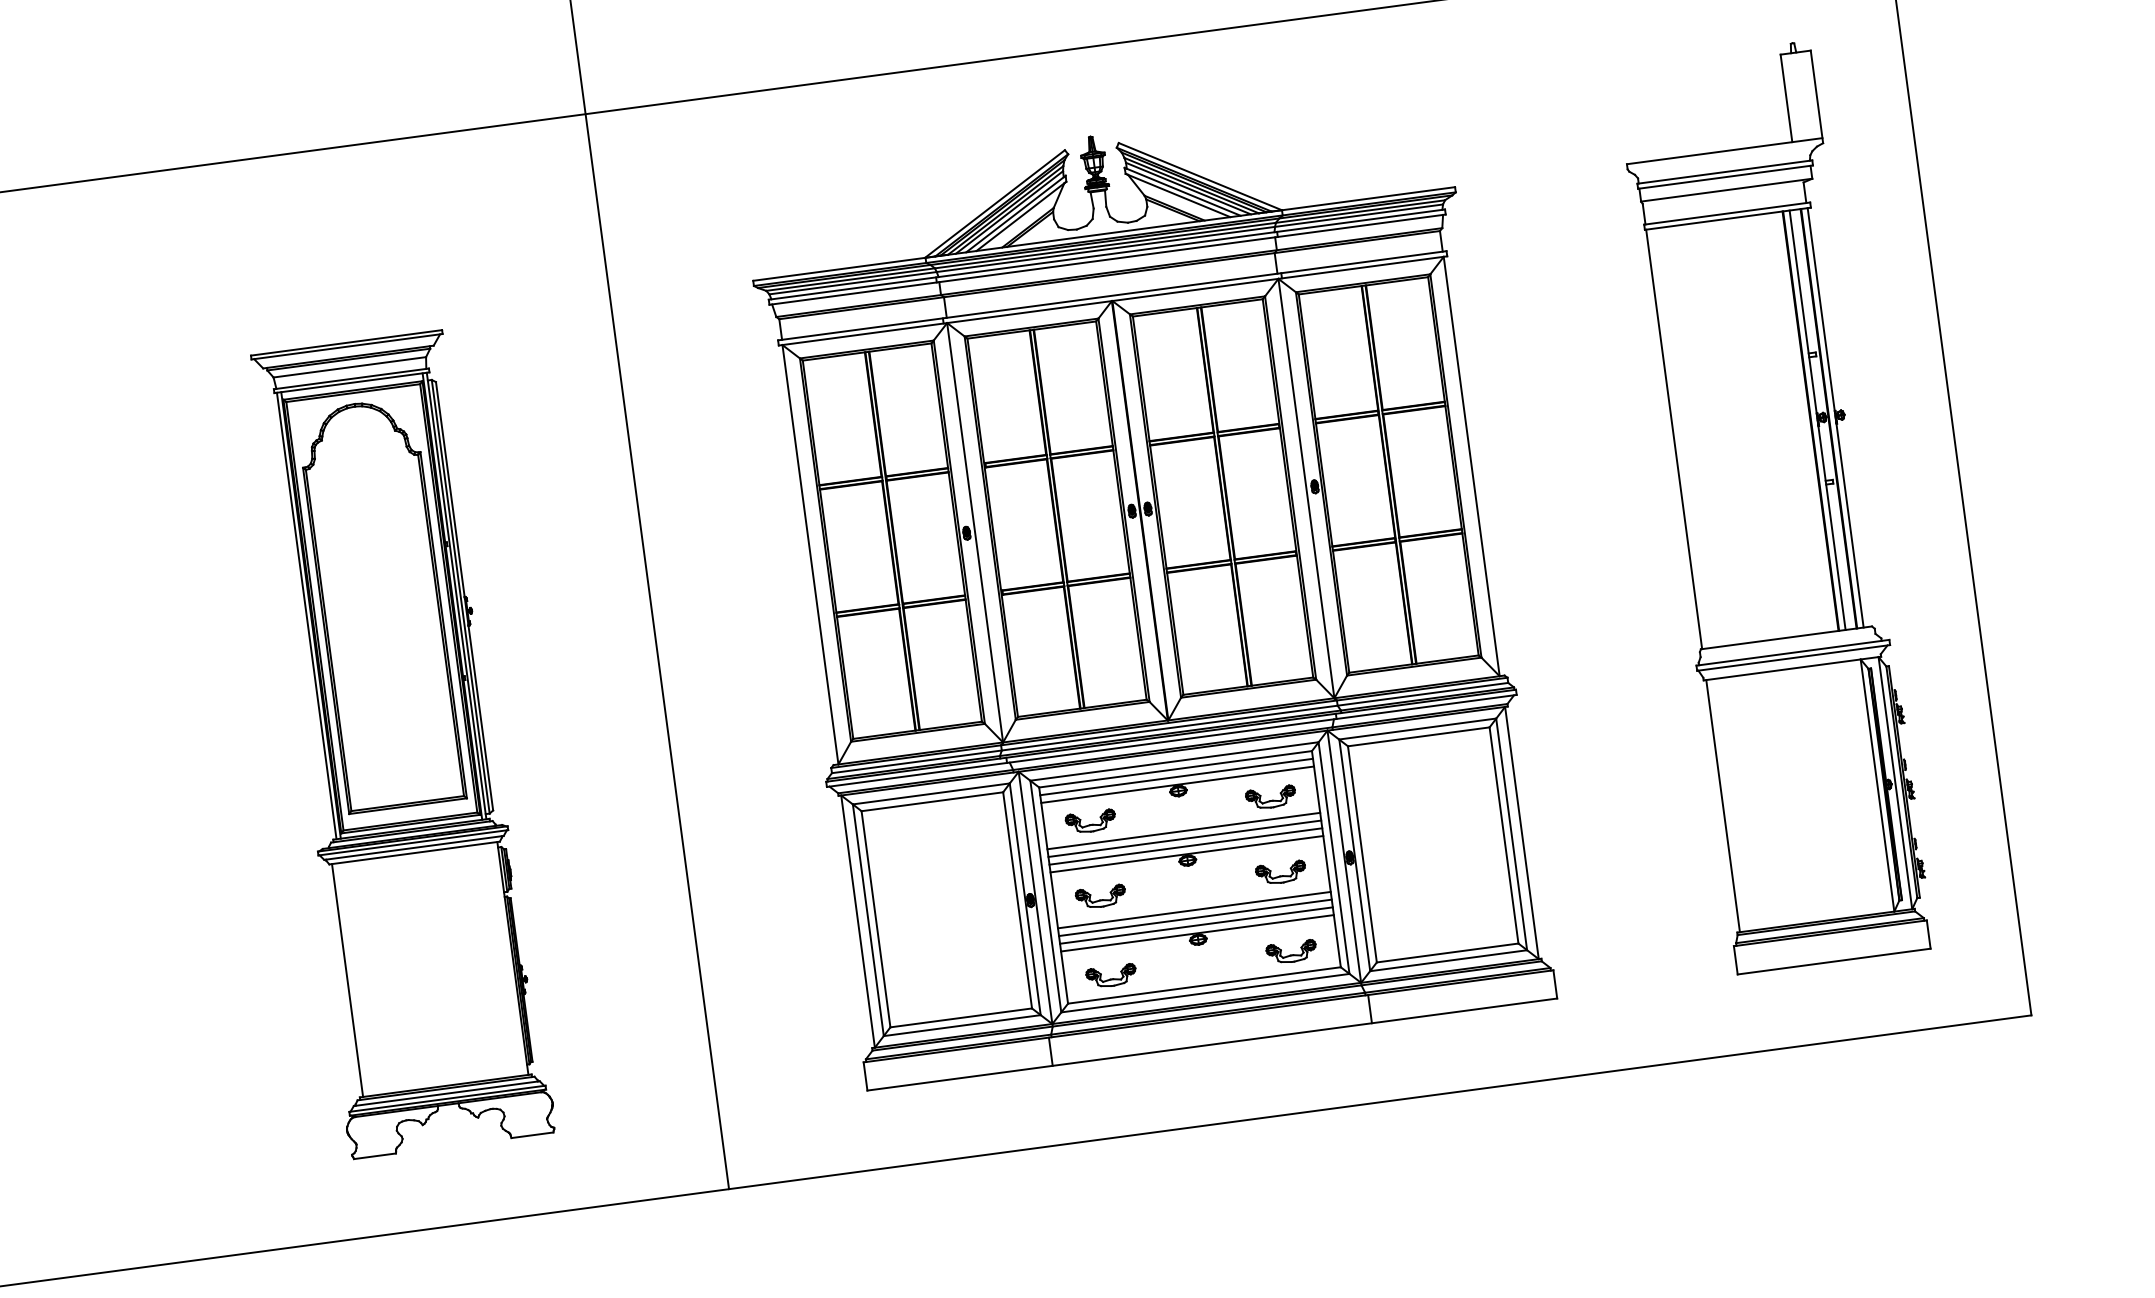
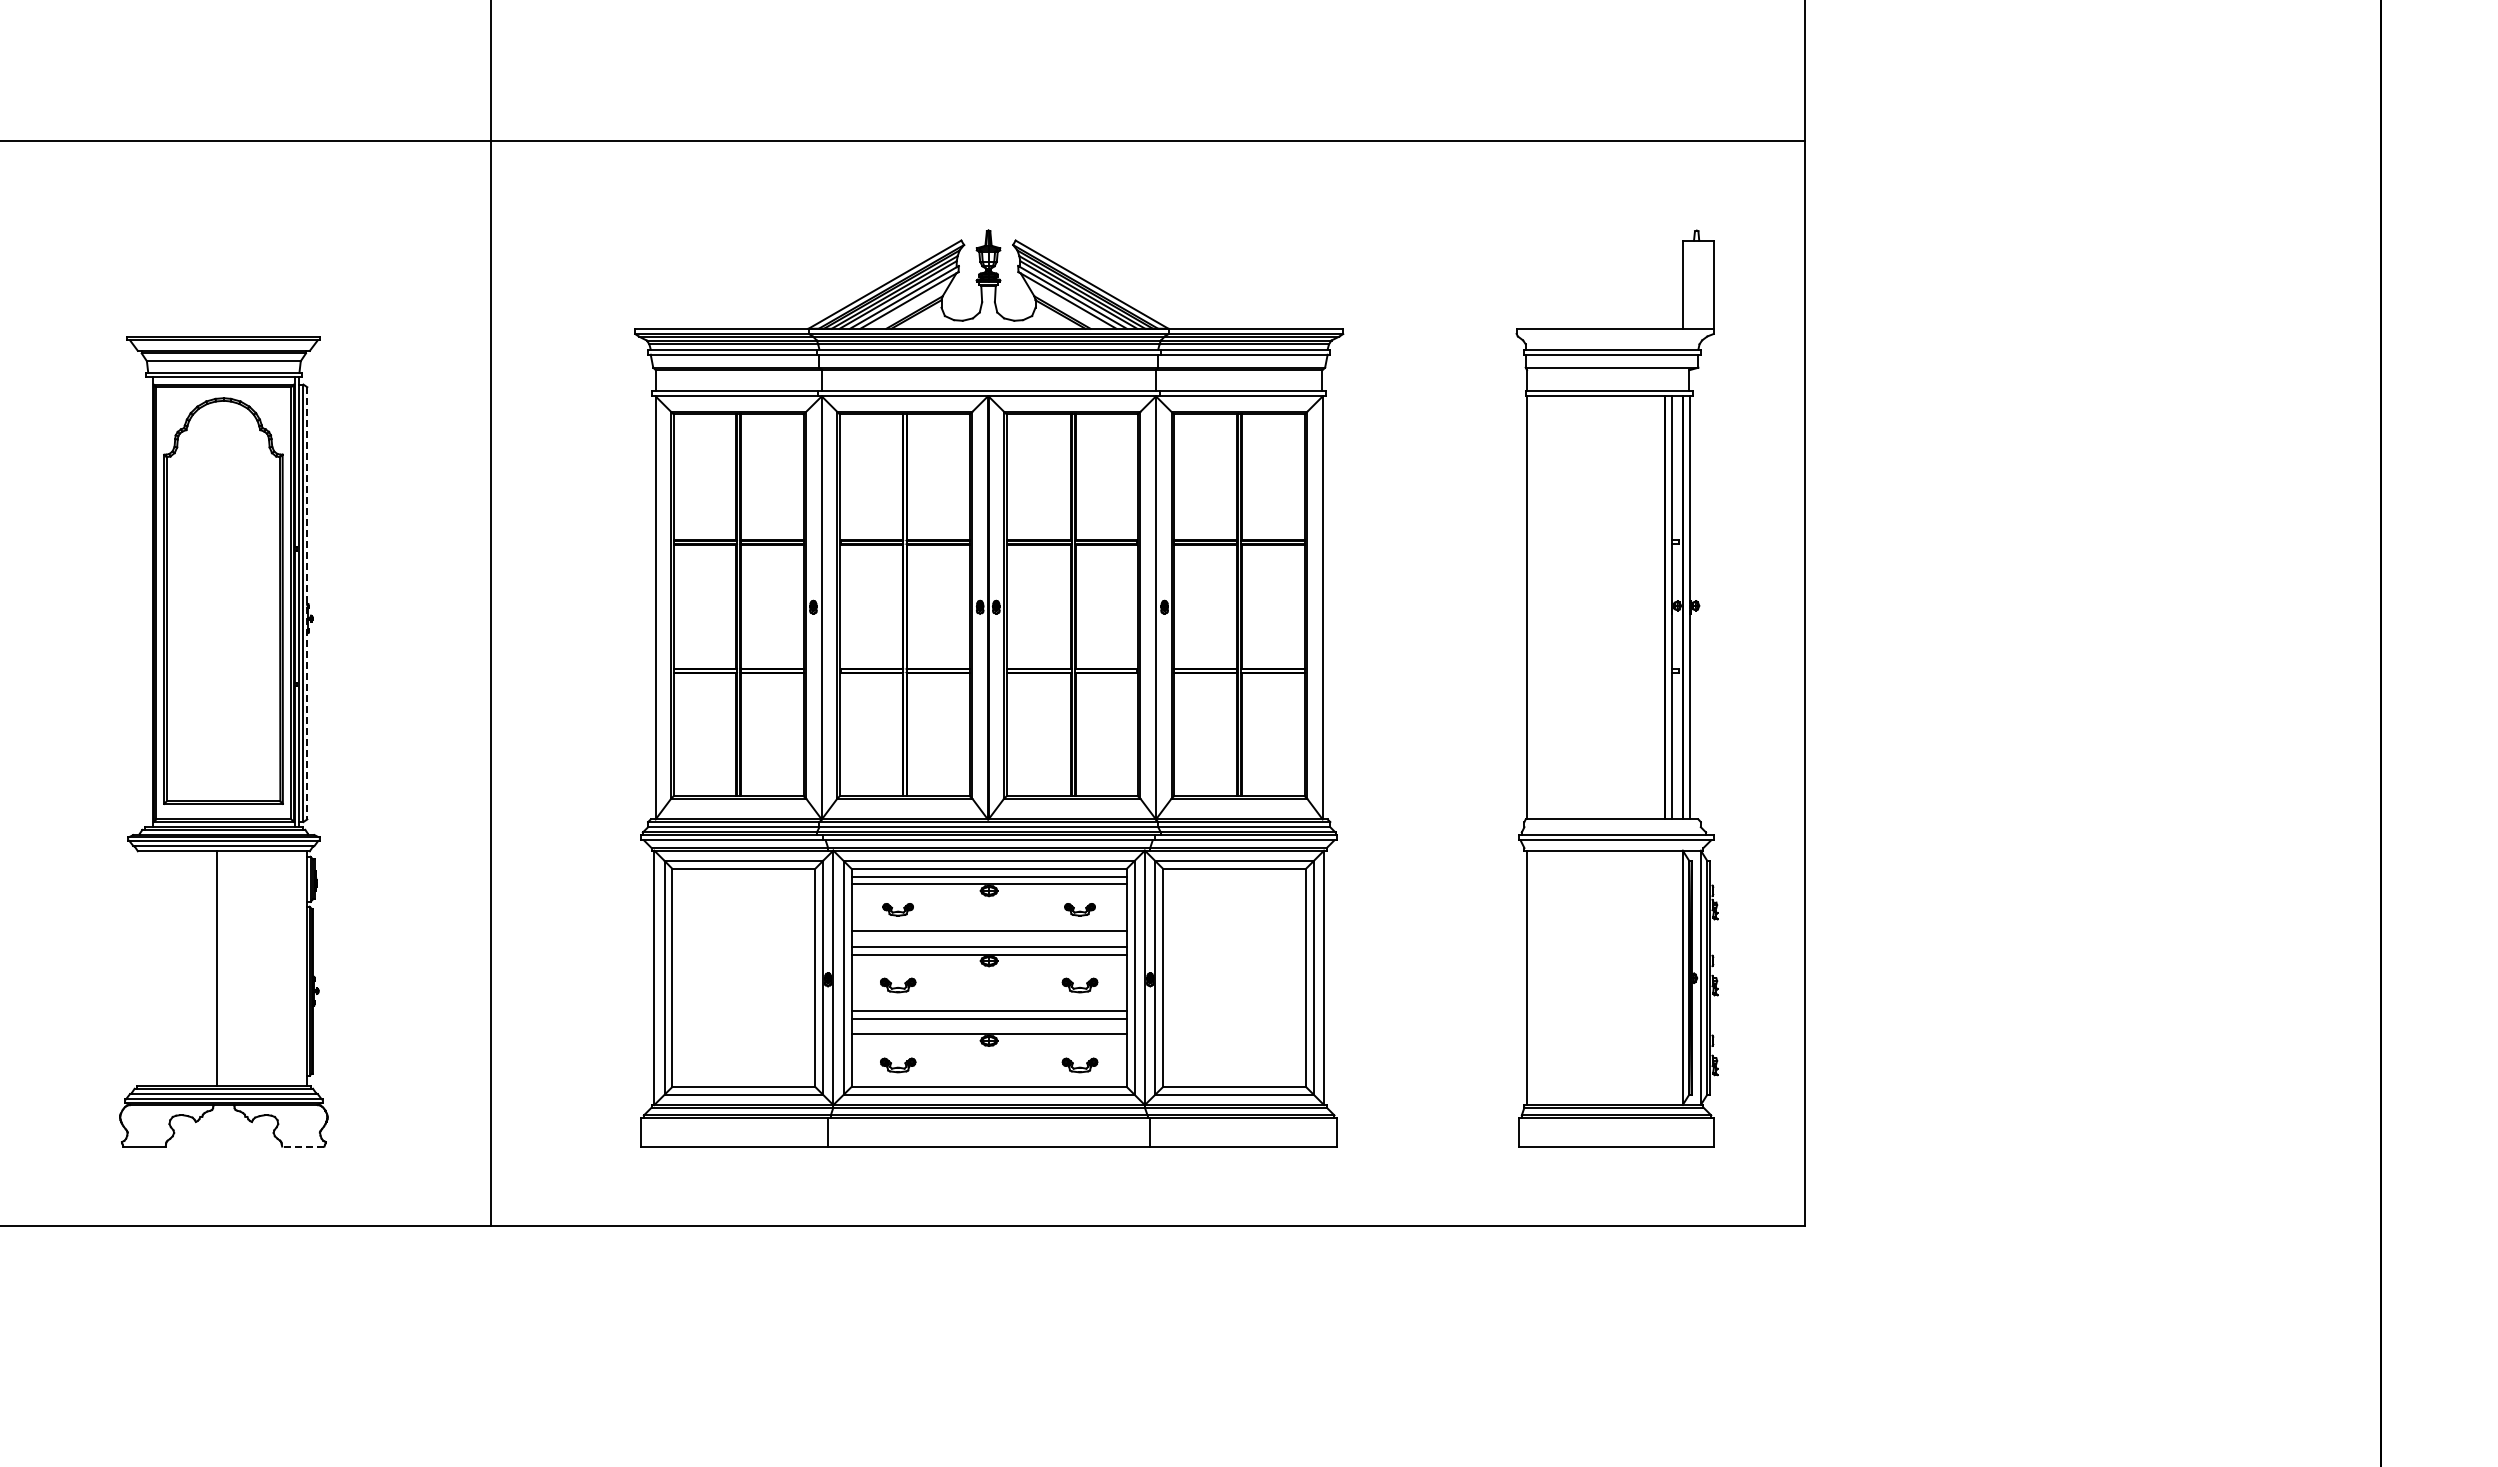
line: (464, 596) -> (307, 603), solid -> dashed
line: (306, 615) -> (148, 601), removed
part: (1270, 797) -> (1079, 909), size x0.6
part: (1090, 821) -> (897, 909), size x0.6
line: (1184, 838) -> (988, 938), removed
part: (1280, 872) -> (1079, 985), size x0.7
part: (1100, 897) -> (897, 985), size x0.7
line: (1195, 925) -> (988, 1026), removed
part: (1291, 952) -> (1079, 1065), size x0.7
part: (1110, 976) -> (897, 1065), size x0.7
line: (347, 980) -> (216, 968), moved
line: (531, 1135) -> (302, 1146), solid -> dashed

